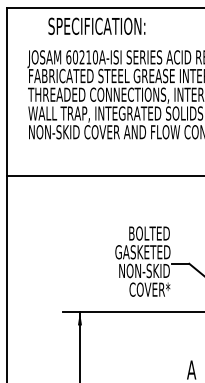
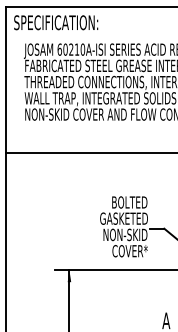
text: (97, 26) -> (56, 22), moved

